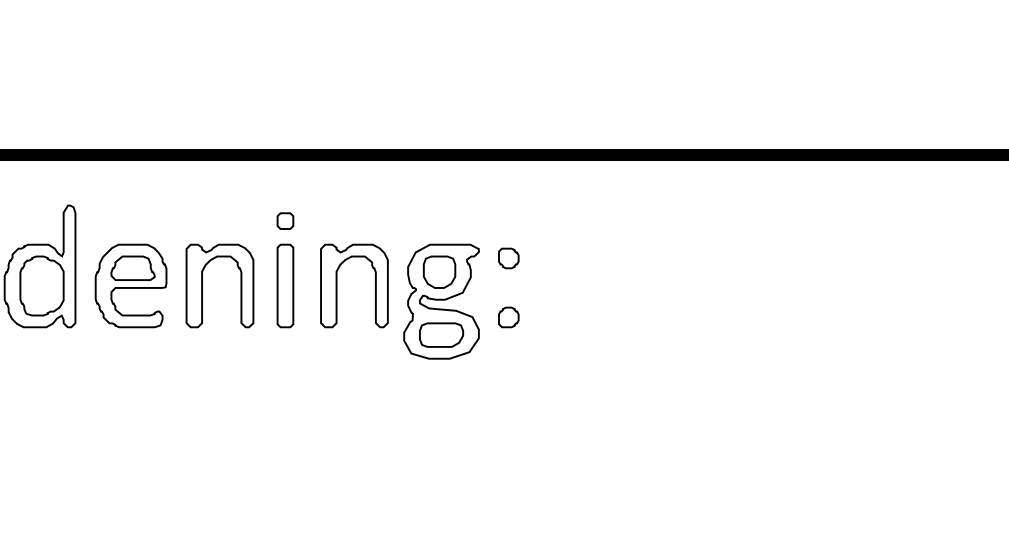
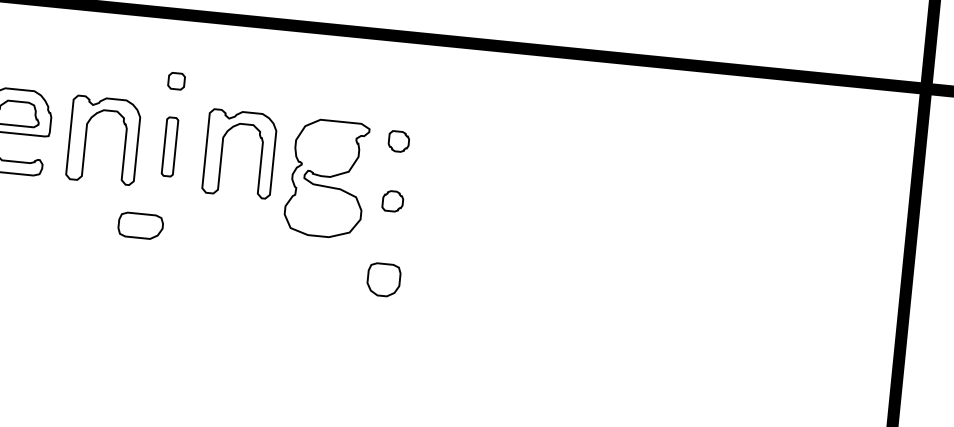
part: (439, 271) -> (383, 279), moved
part: (285, 285) -> (170, 146), size x0.7
part: (441, 334) -> (140, 225), moved

